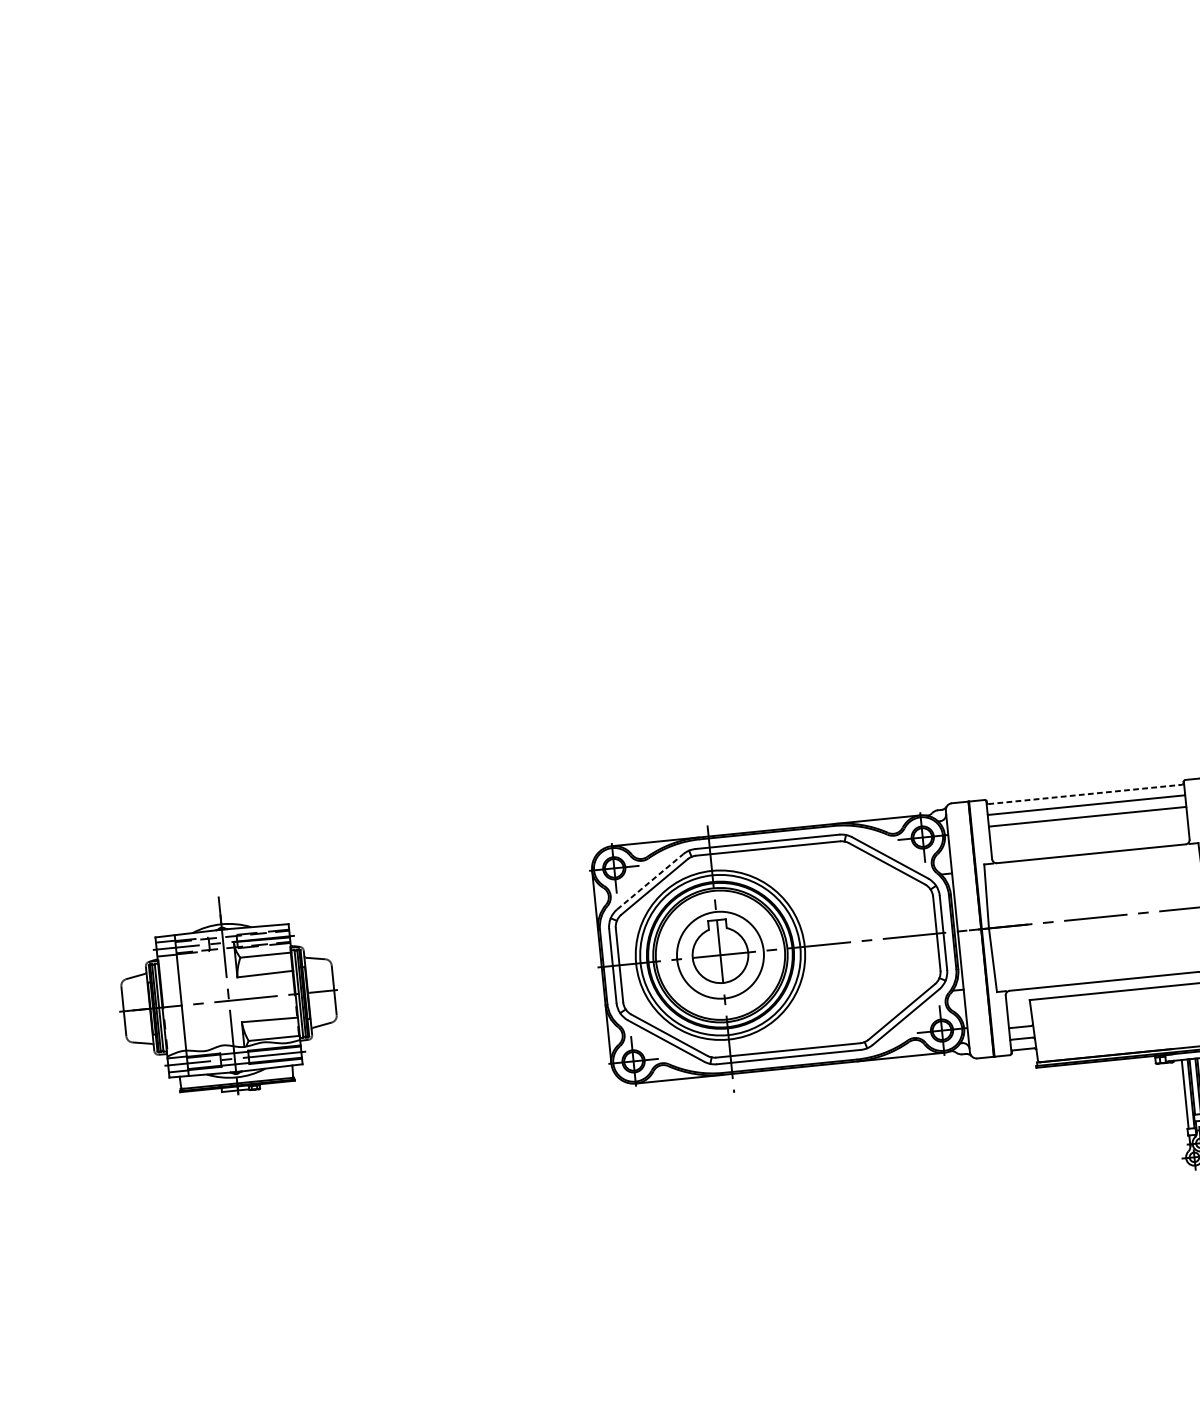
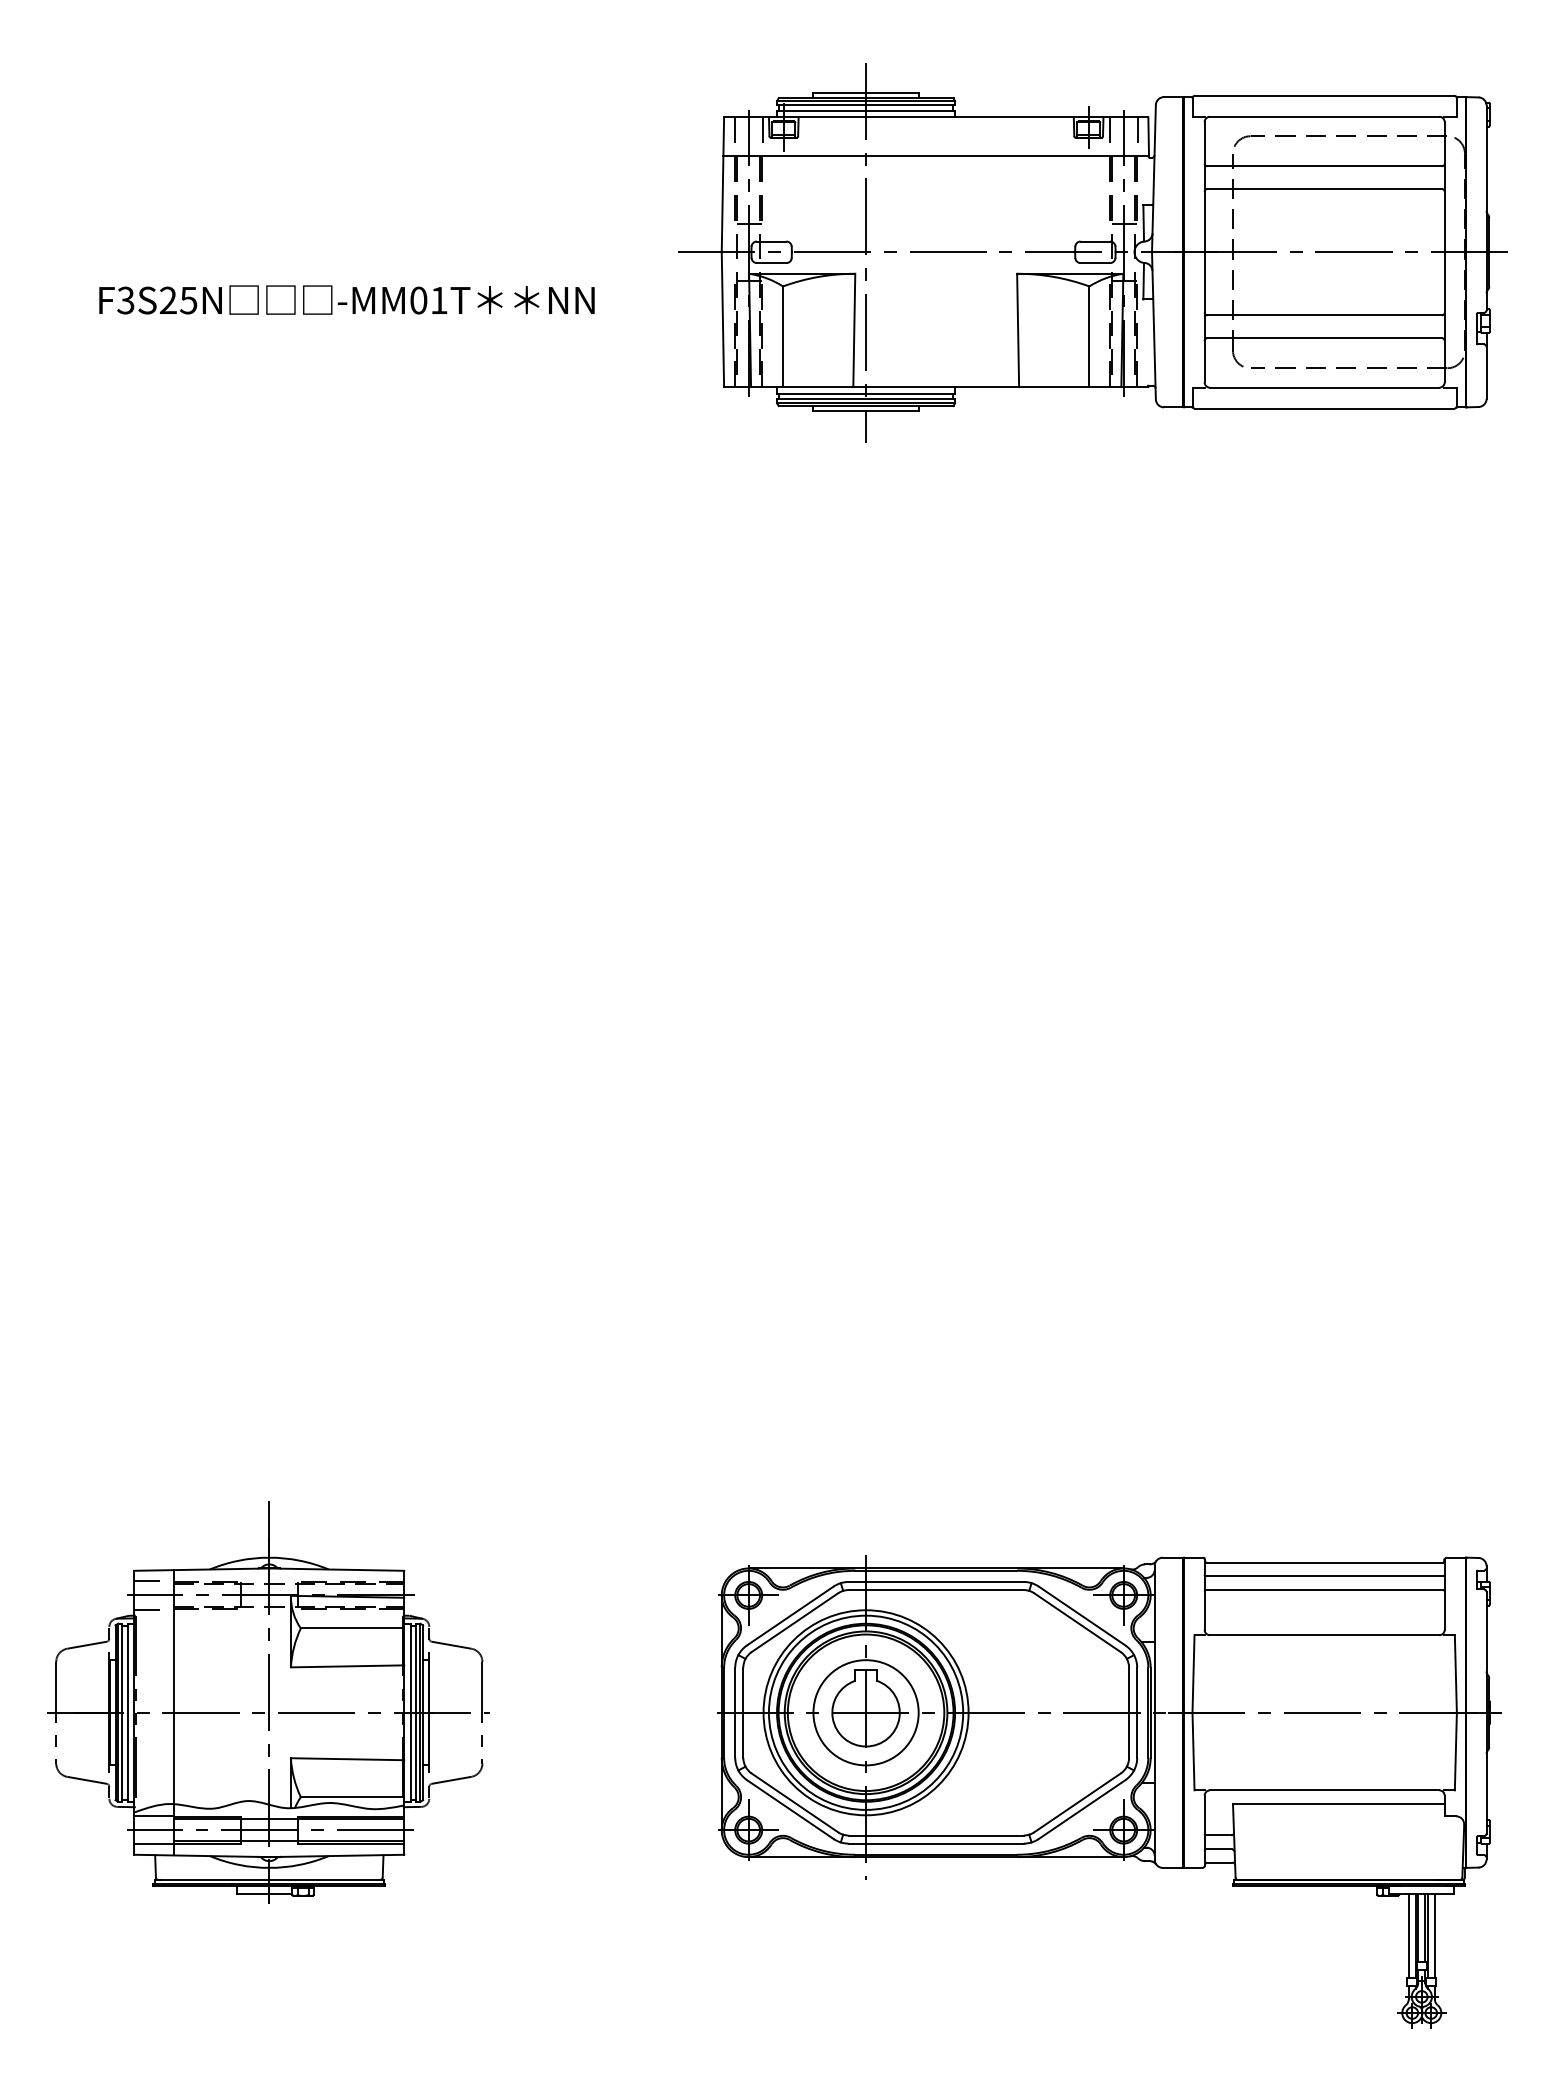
line: (1085, 794) -> (1324, 1563), dashed -> solid
line: (650, 881) -> (790, 1615), dashed -> solid
part: (228, 995) -> (268, 1702), size x1.67

